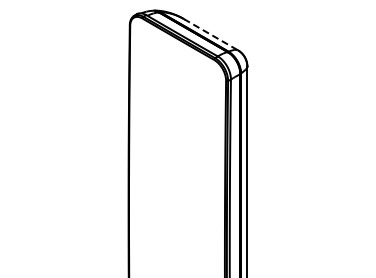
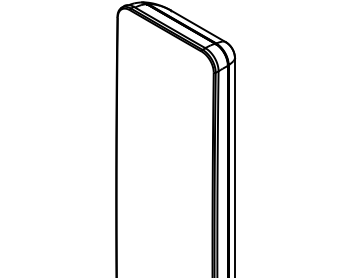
line: (211, 34) -> (199, 26), dashed -> solid

